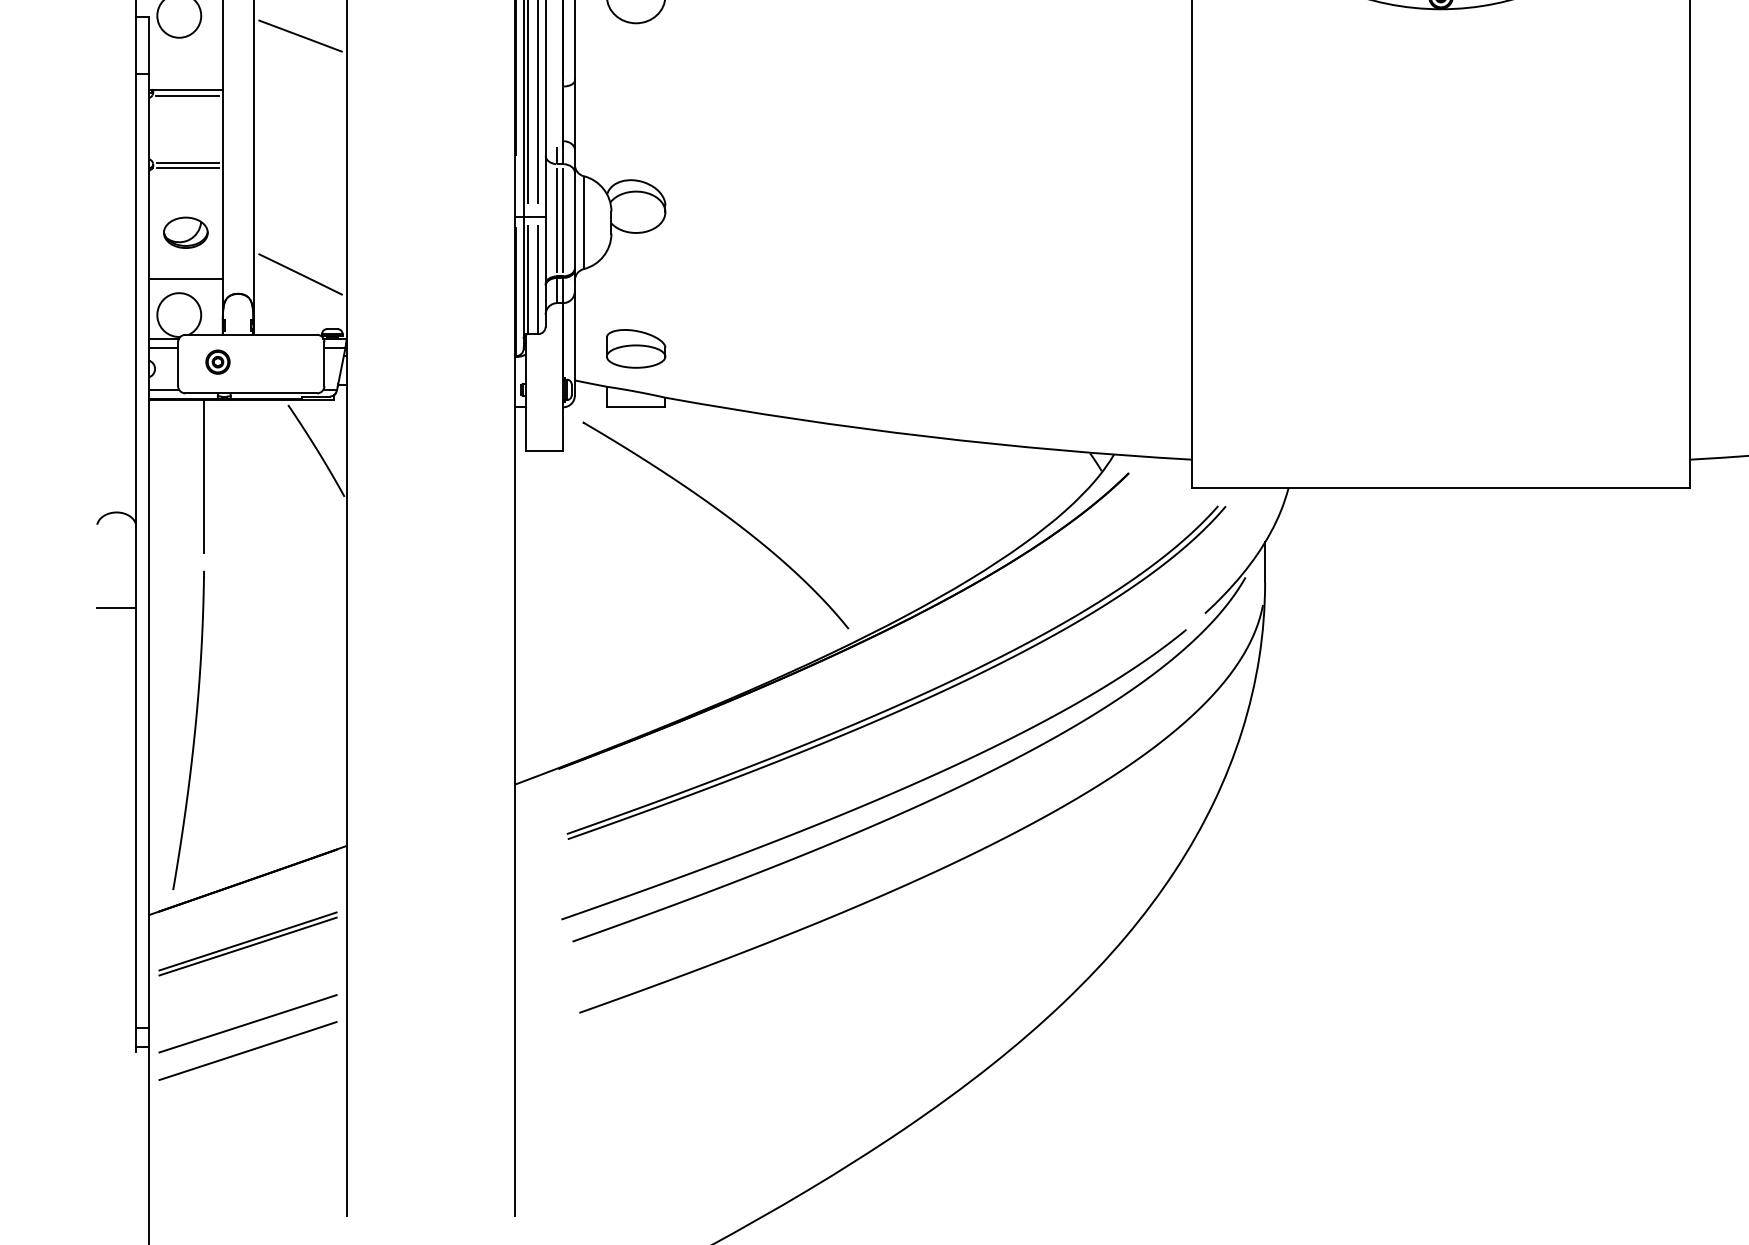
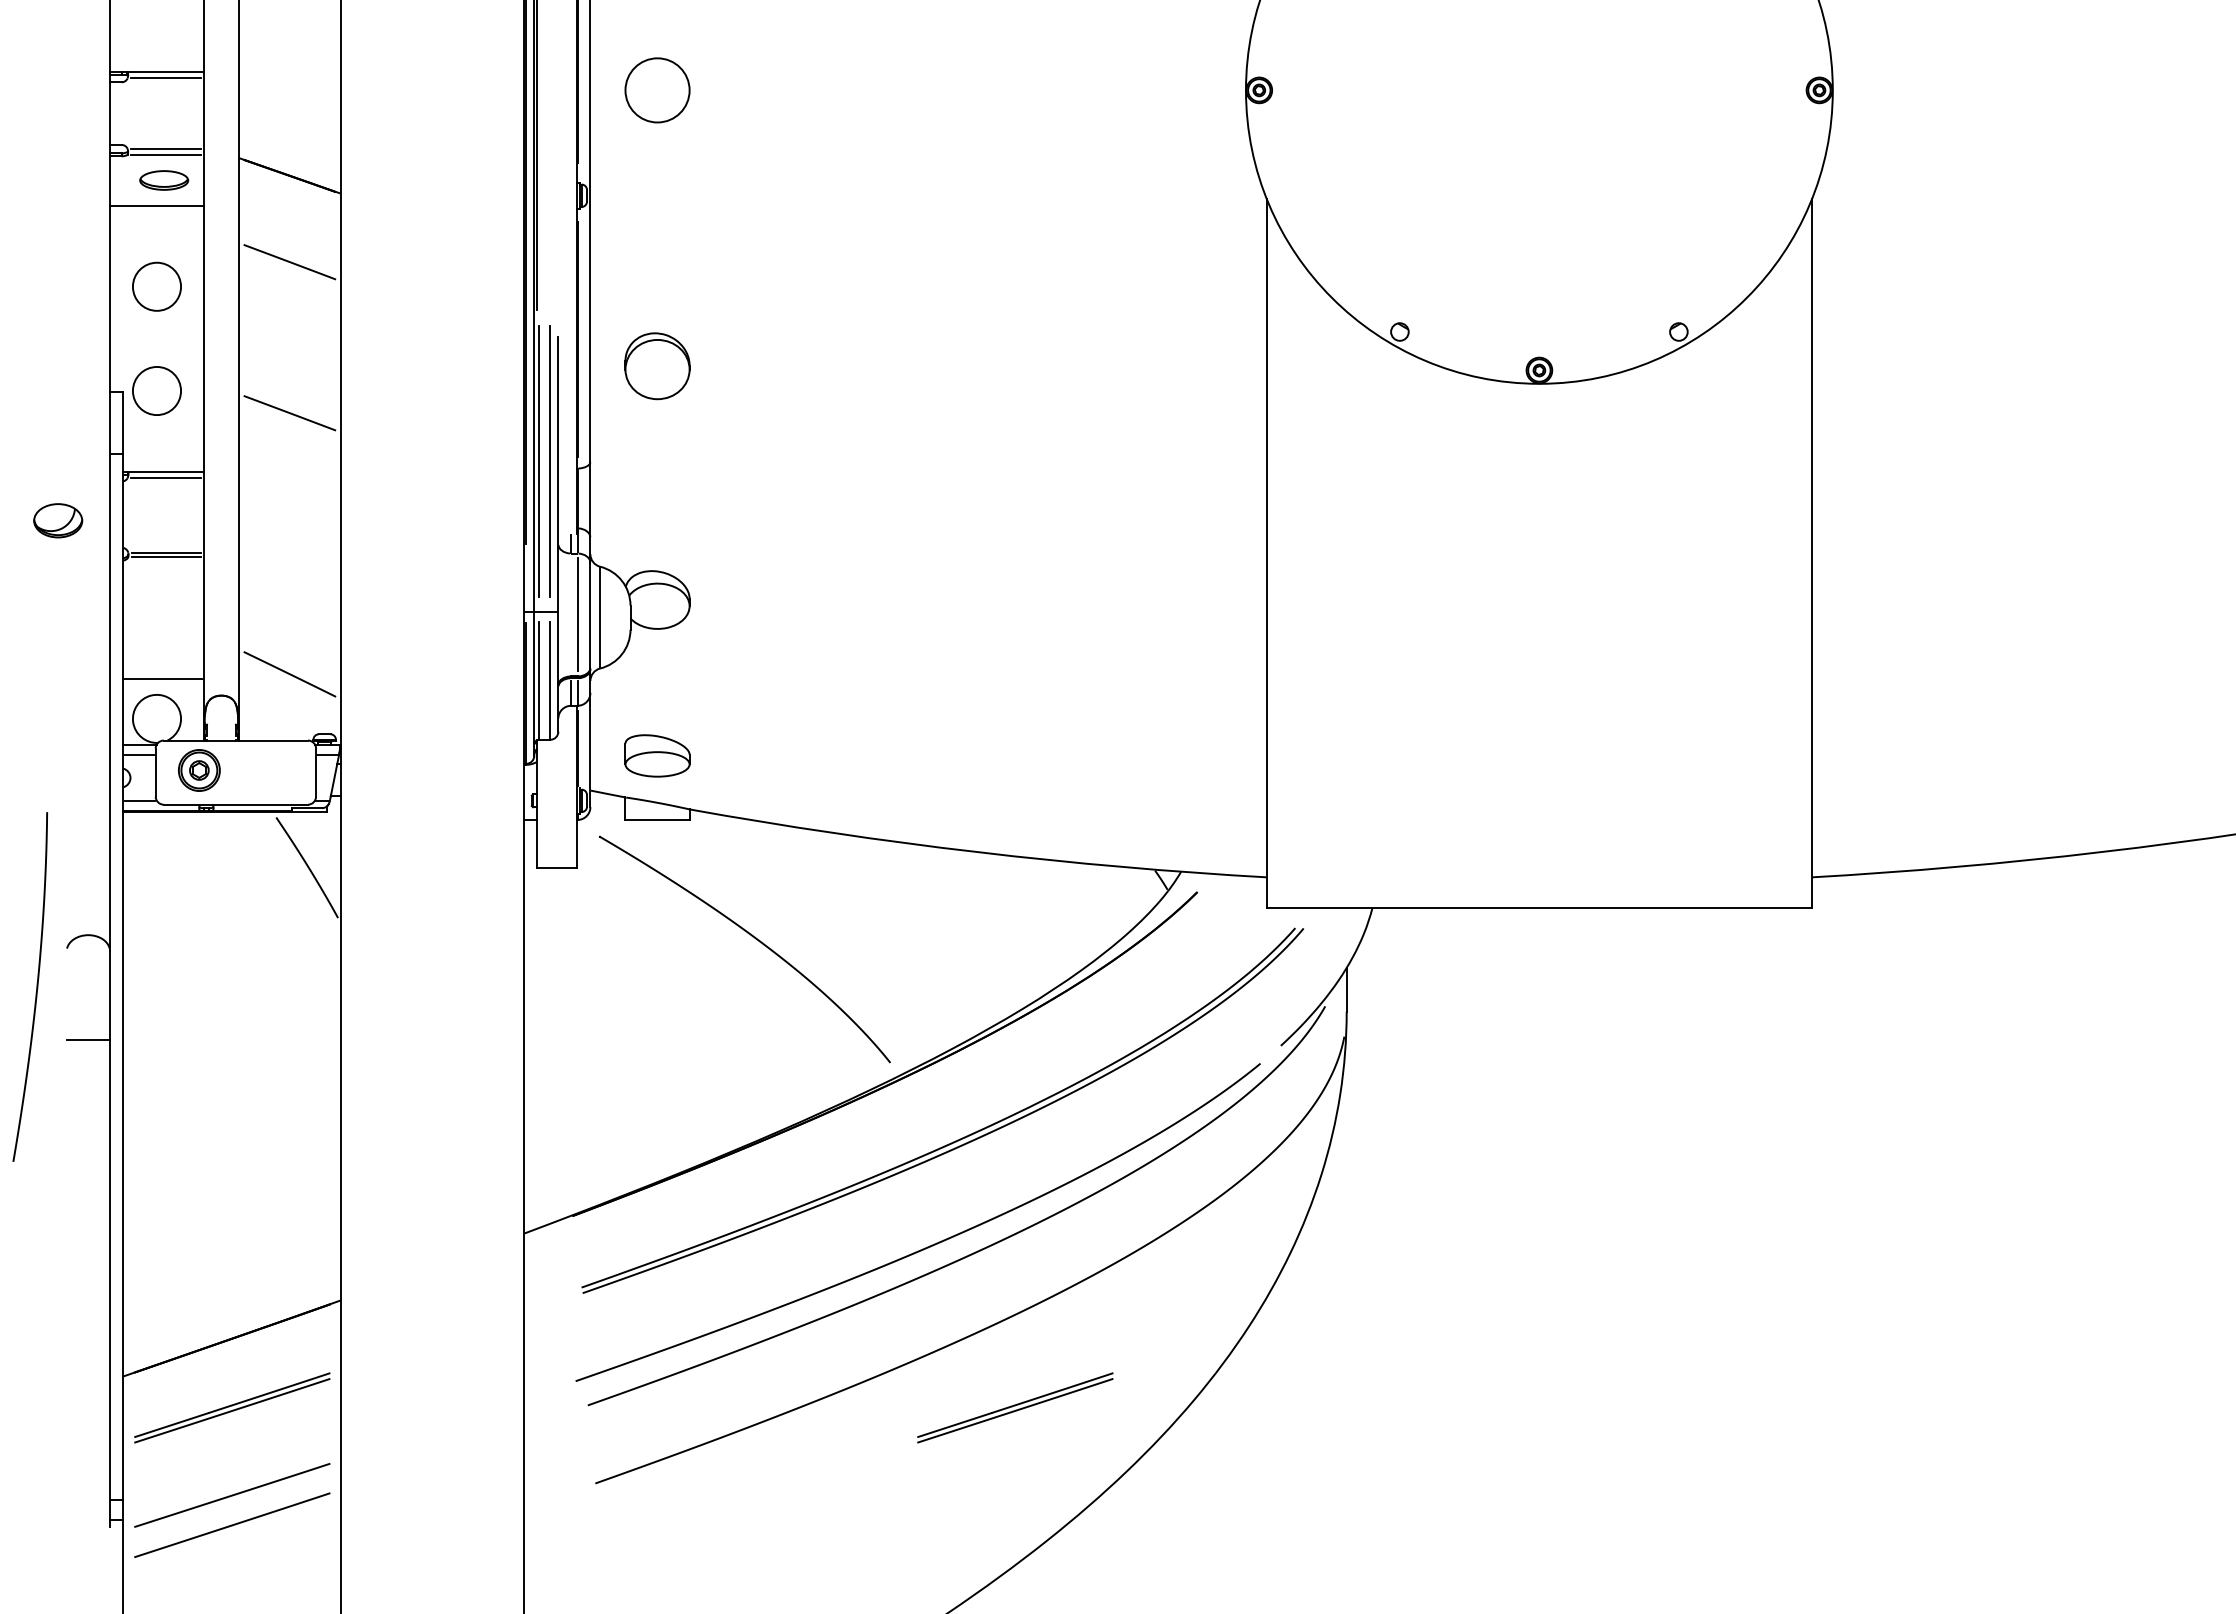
line: (557, 219) -> (571, 614), removed
part: (186, 232) -> (58, 520), moved
part: (218, 362) -> (199, 770), size x1.6
line: (204, 476) -> (184, 895), removed
curve: (194, 729) -> (36, 986), moved
part: (962, 943) -> (1015, 1407), added

